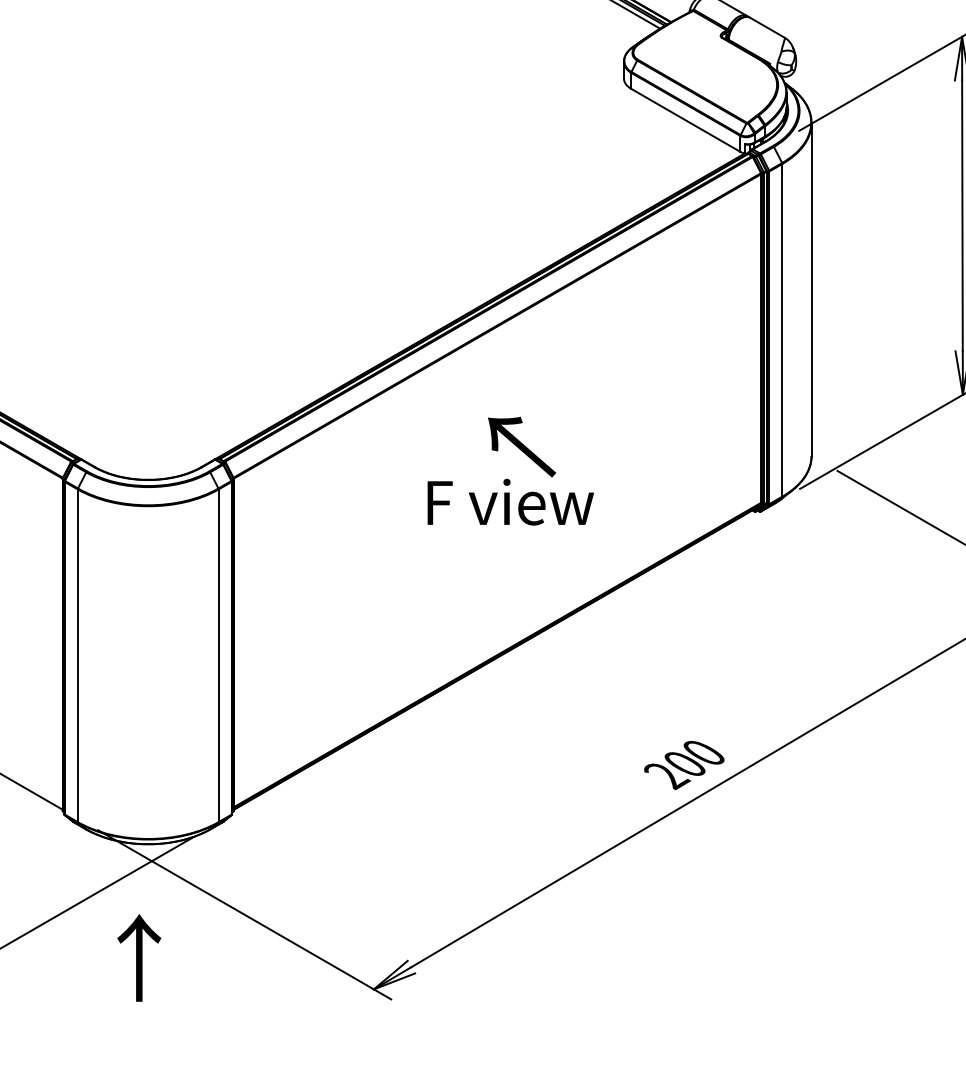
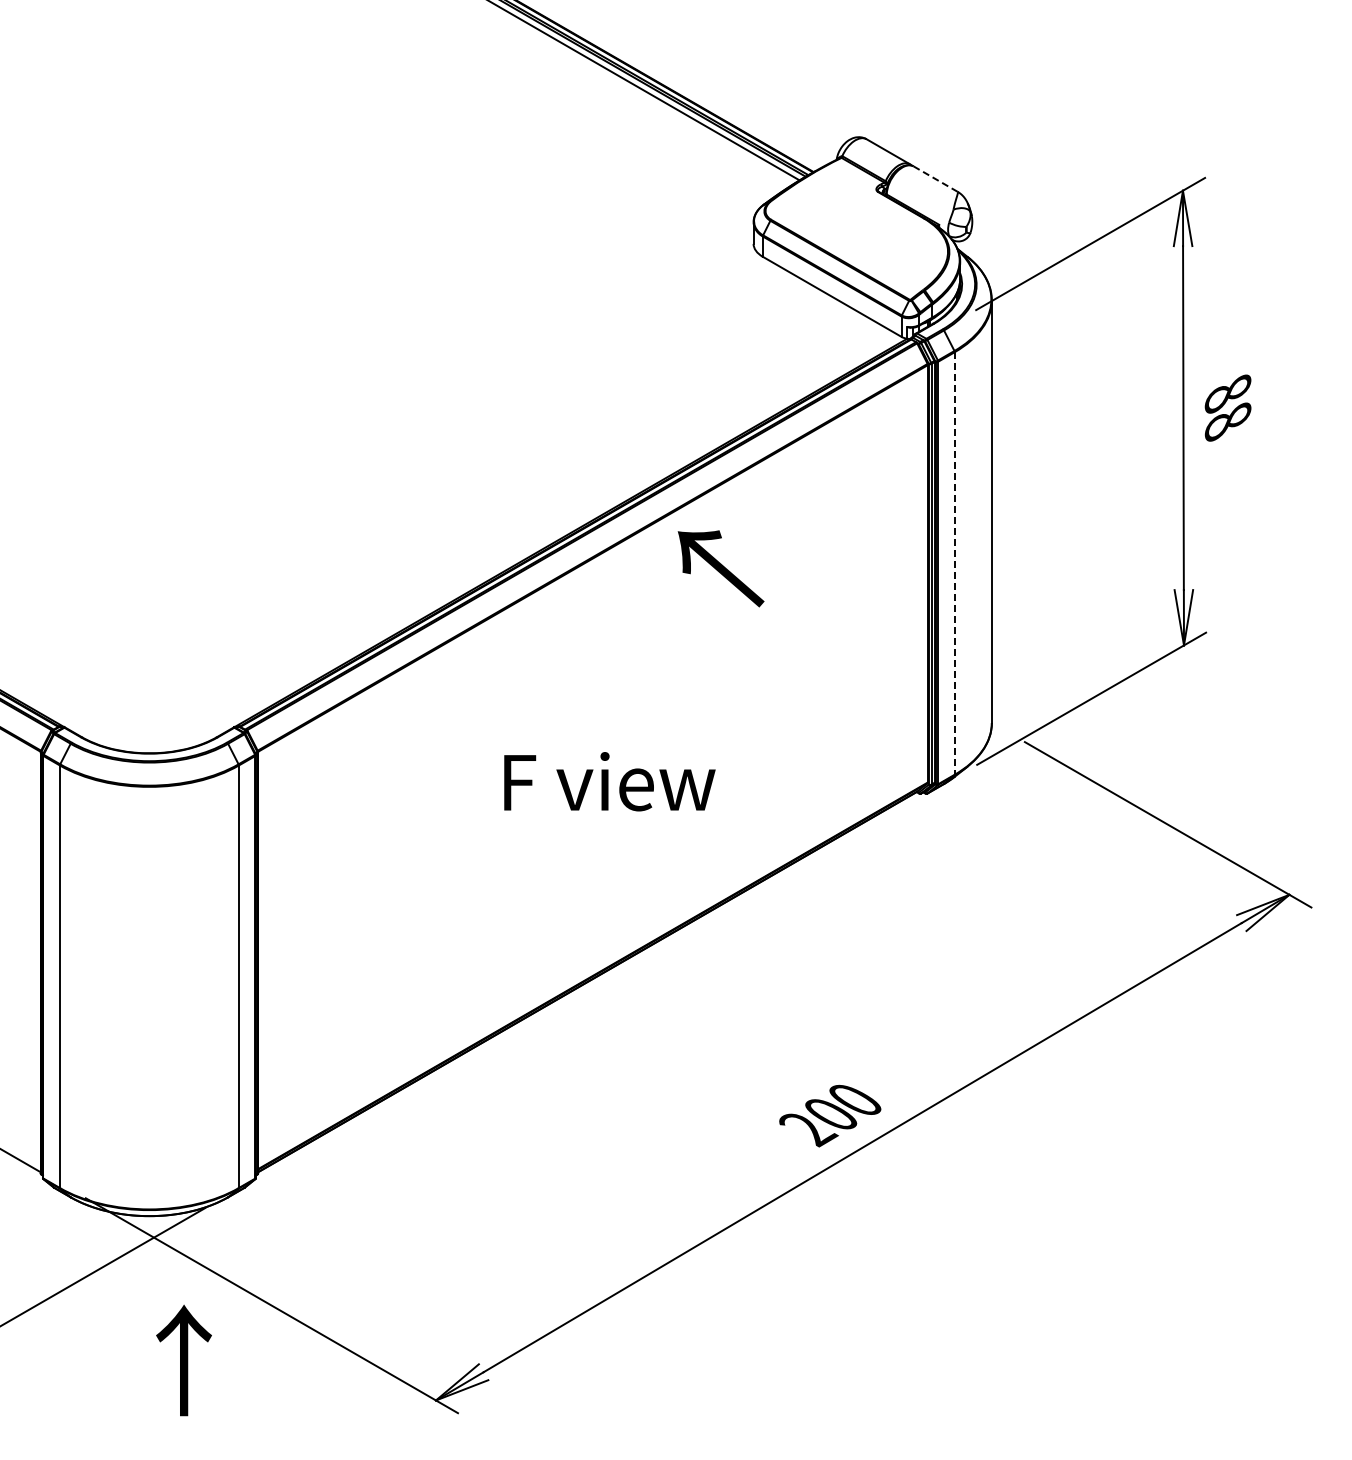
line: (767, 28) -> (935, 179), solid -> dashed
line: (782, 330) -> (954, 563), solid -> dashed
text: (521, 446) -> (720, 568), moved
text: (138, 957) -> (183, 1360), moved

